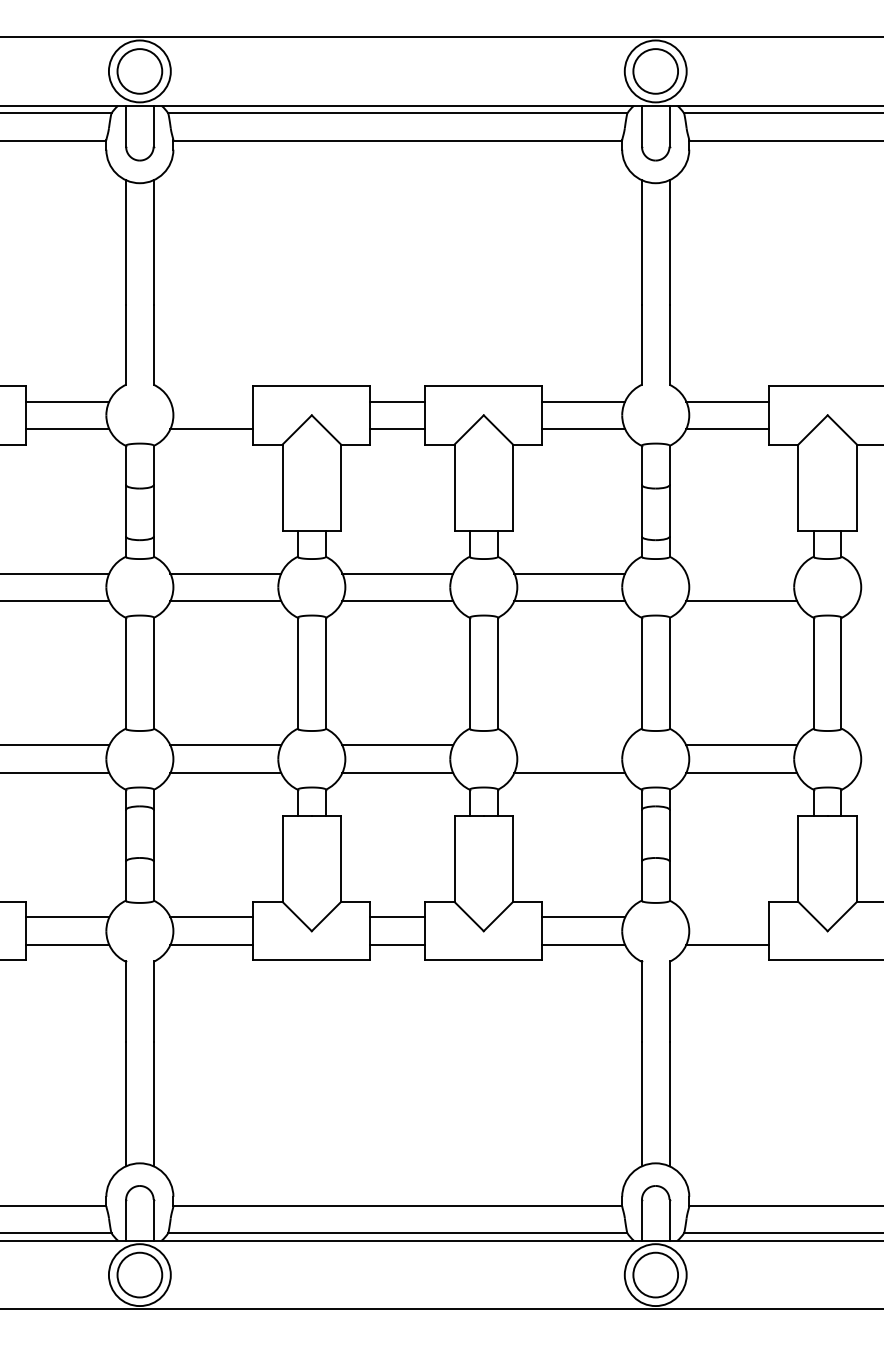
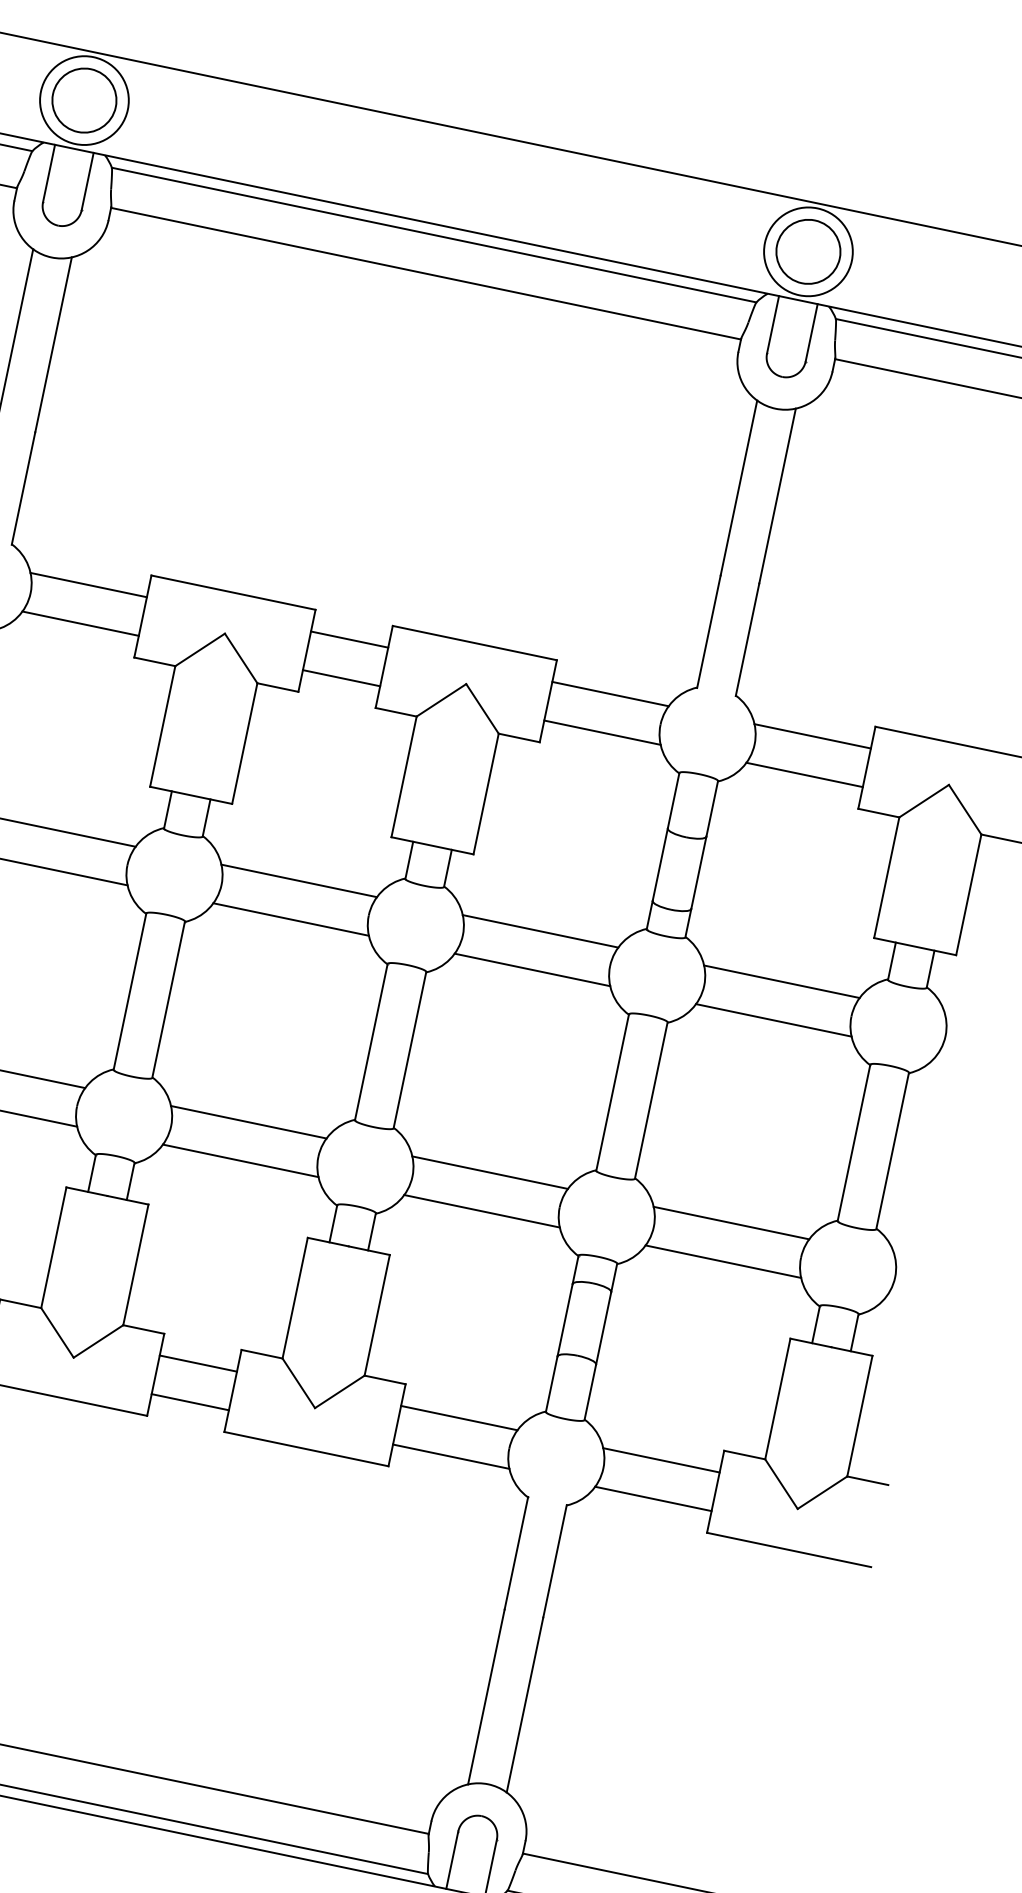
line: (211, 401) -> (88, 584), added
line: (741, 573) -> (781, 981), added
line: (569, 745) -> (489, 1172), added
line: (727, 917) -> (661, 1460), added

